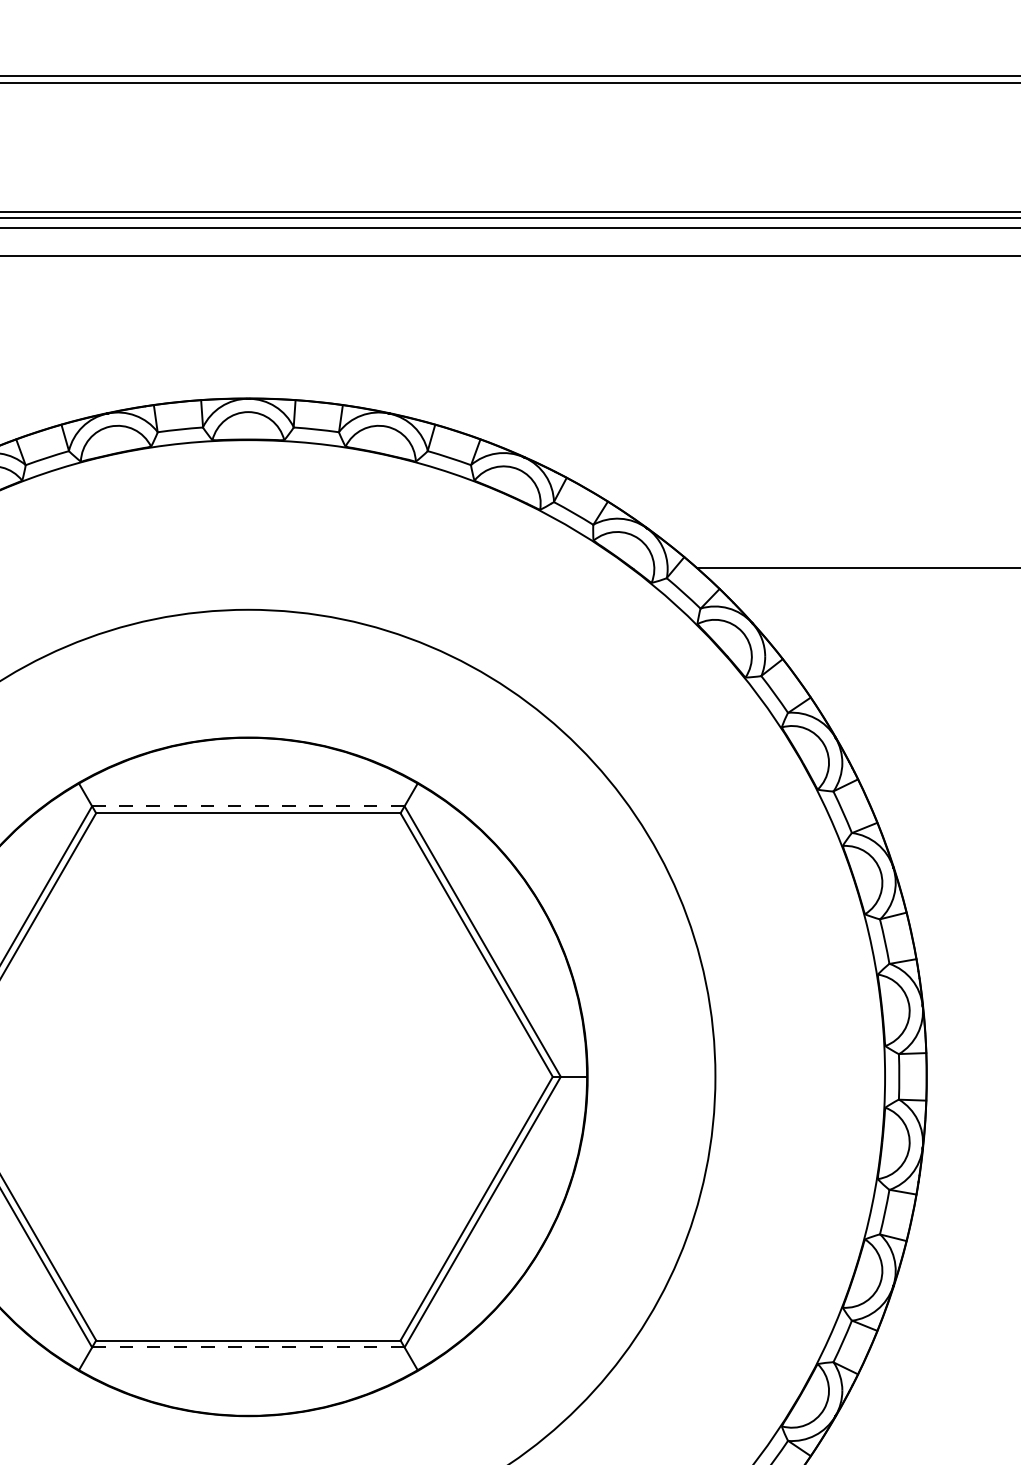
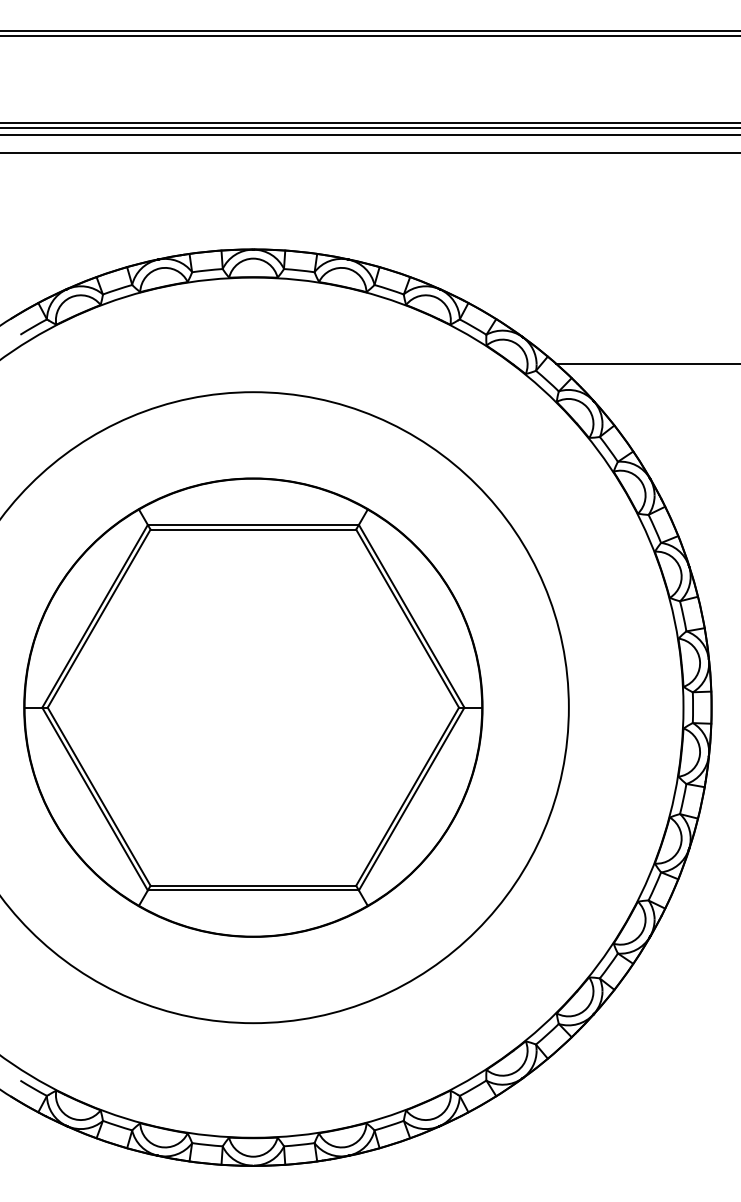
line: (248, 805) -> (253, 524), dashed -> solid
line: (248, 1347) -> (253, 890), dashed -> solid

